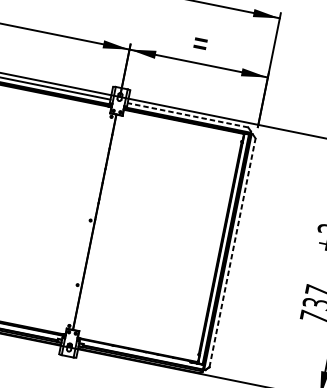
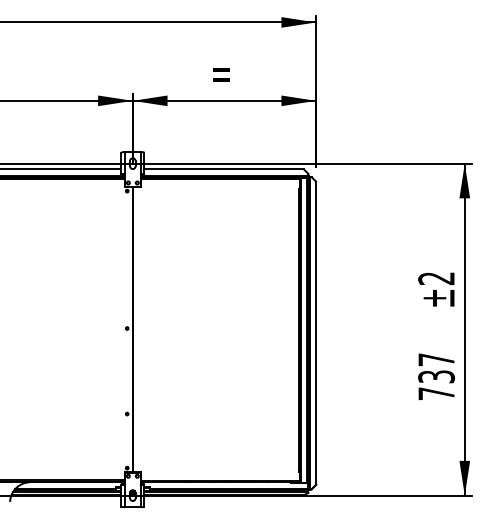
line: (188, 115) -> (224, 169), dashed -> solid
line: (232, 253) -> (316, 333), dashed -> solid

